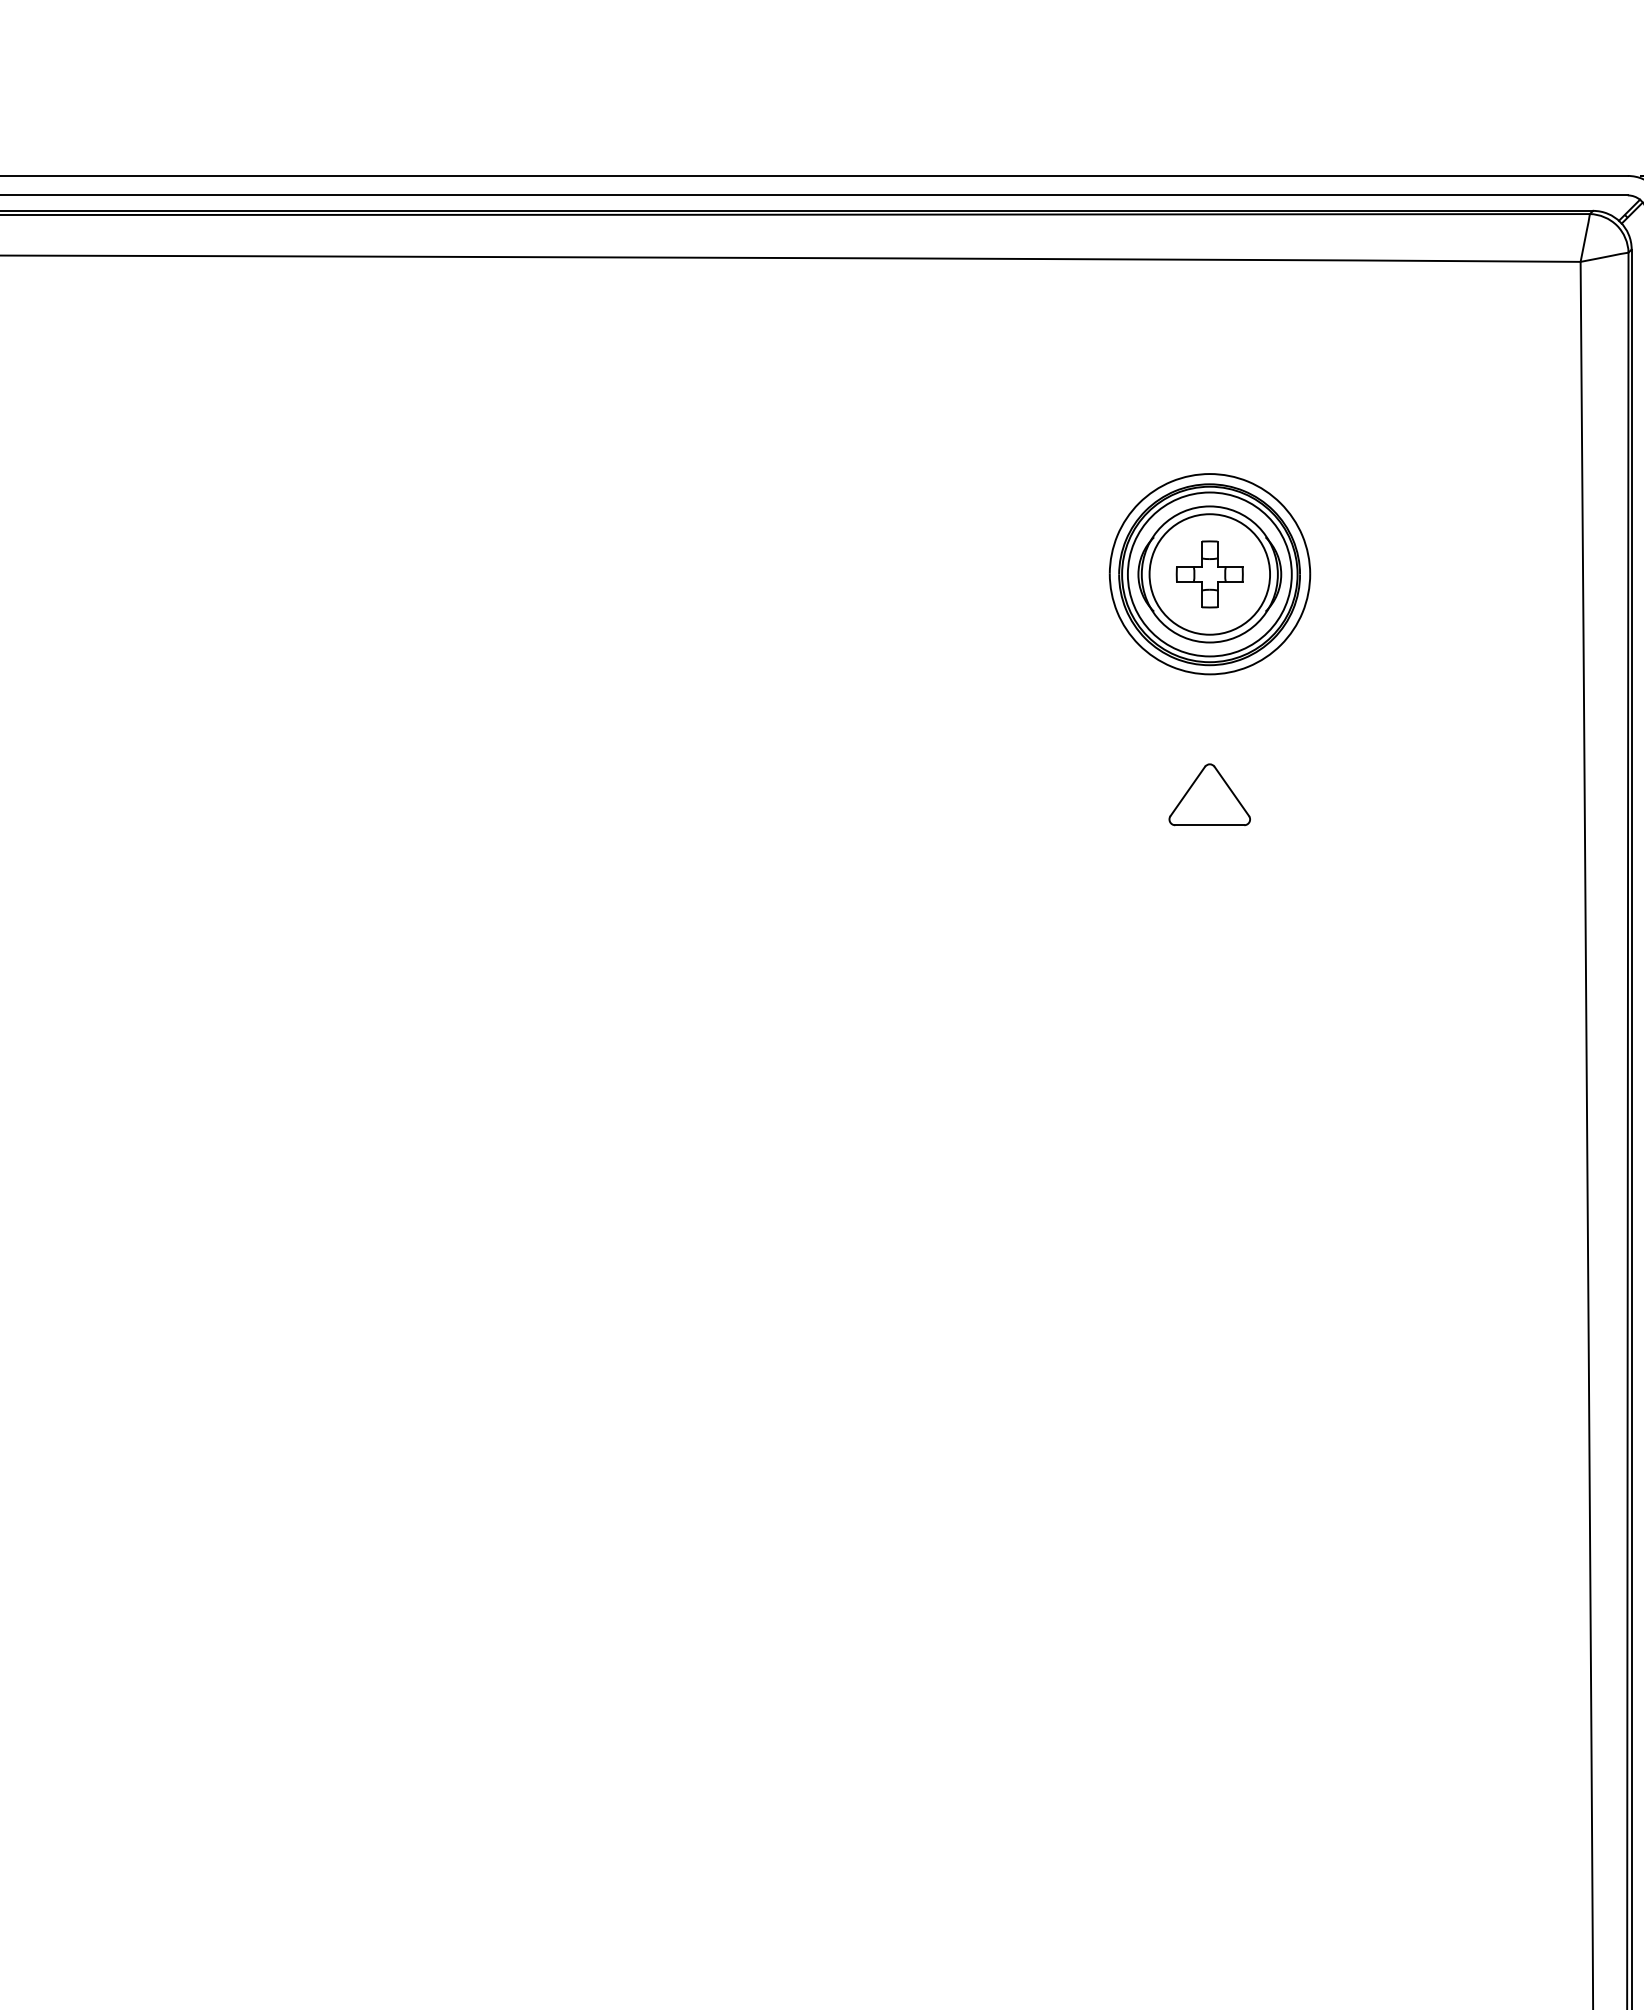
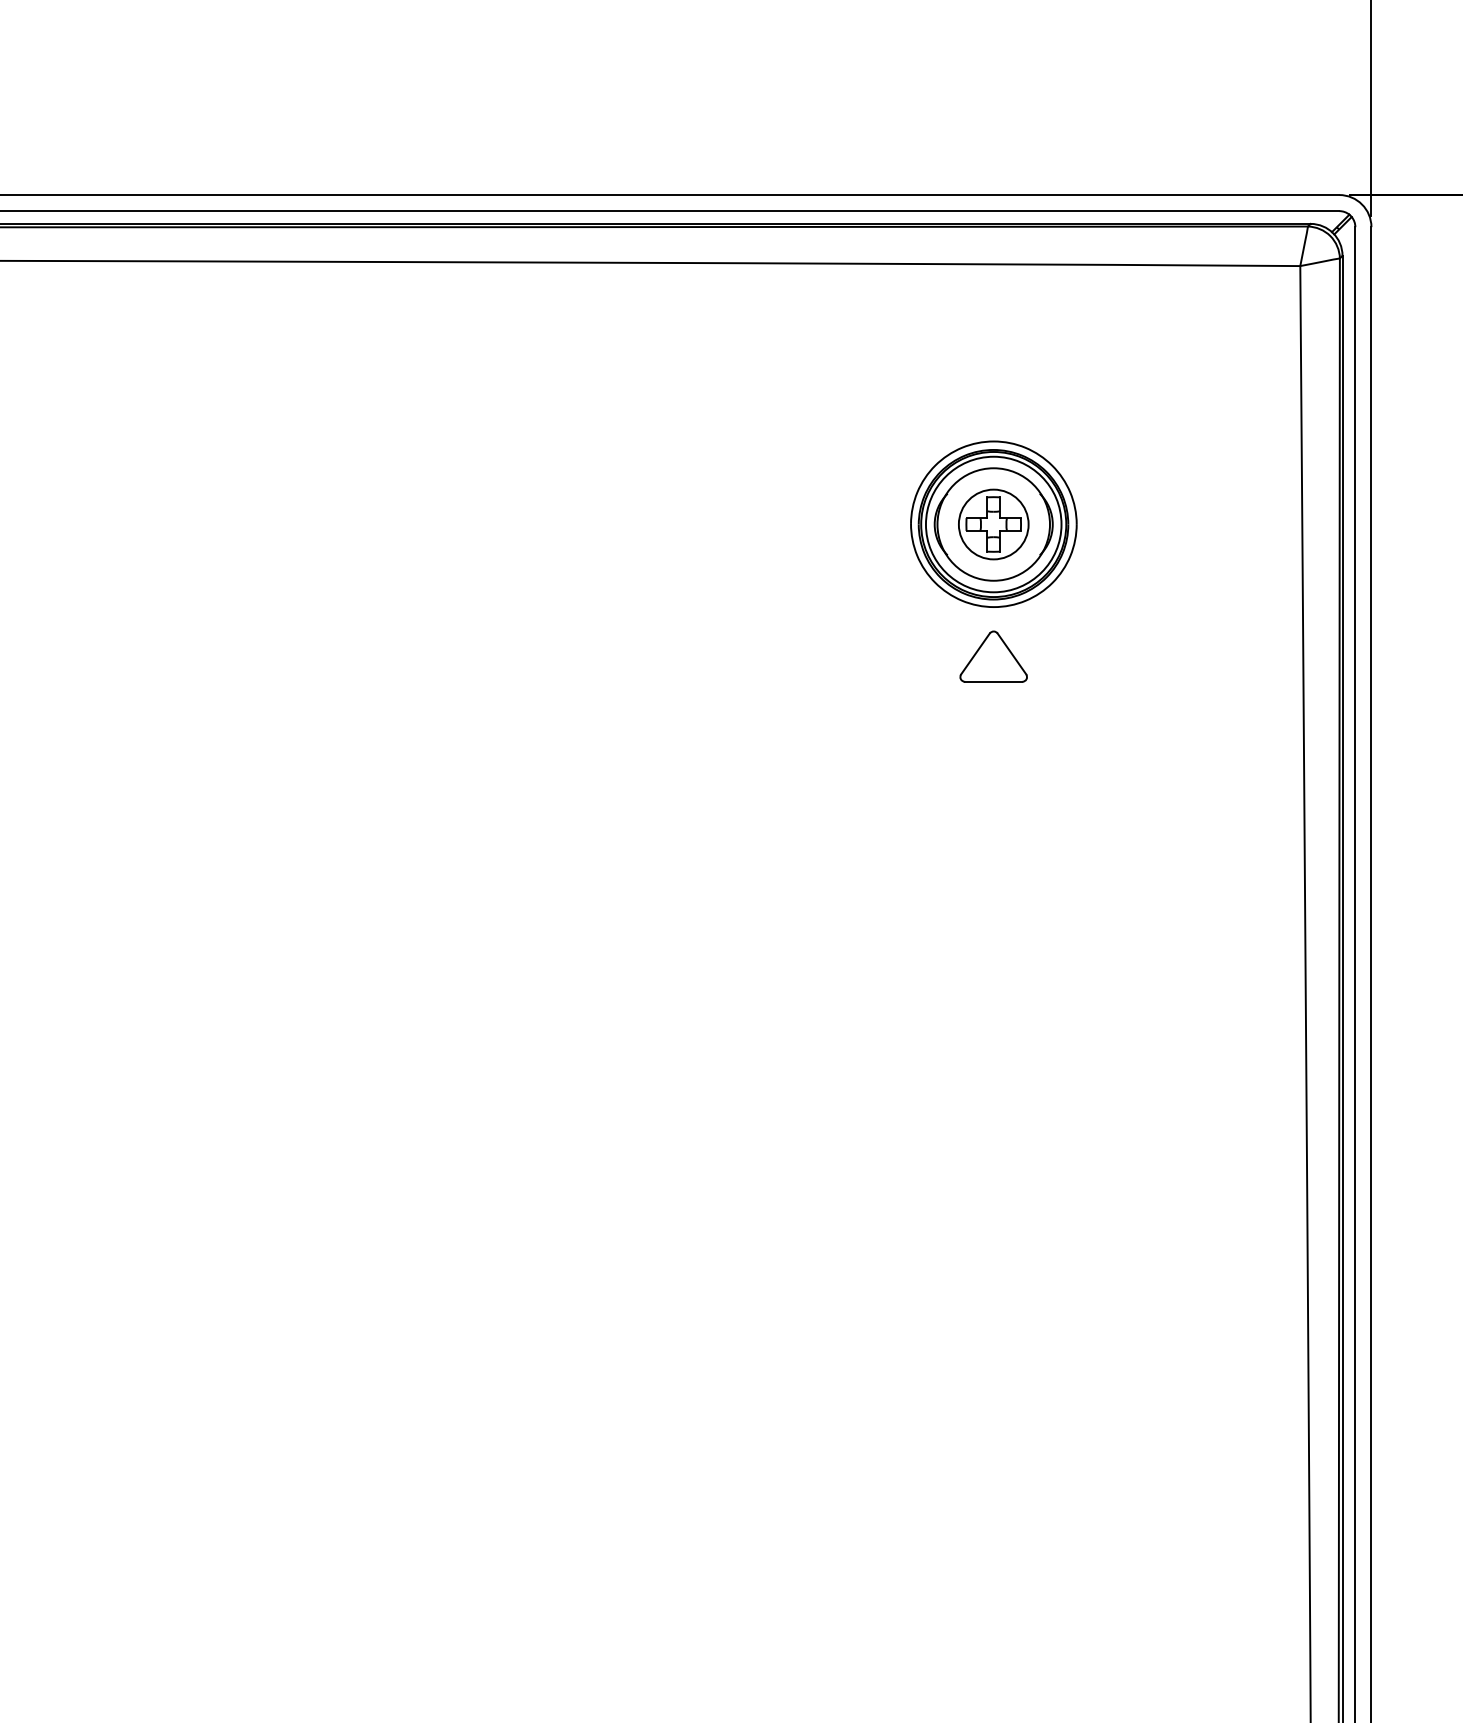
circle: (1209, 574) -> (993, 524), size x0.7
part: (1209, 794) -> (993, 656), moved

